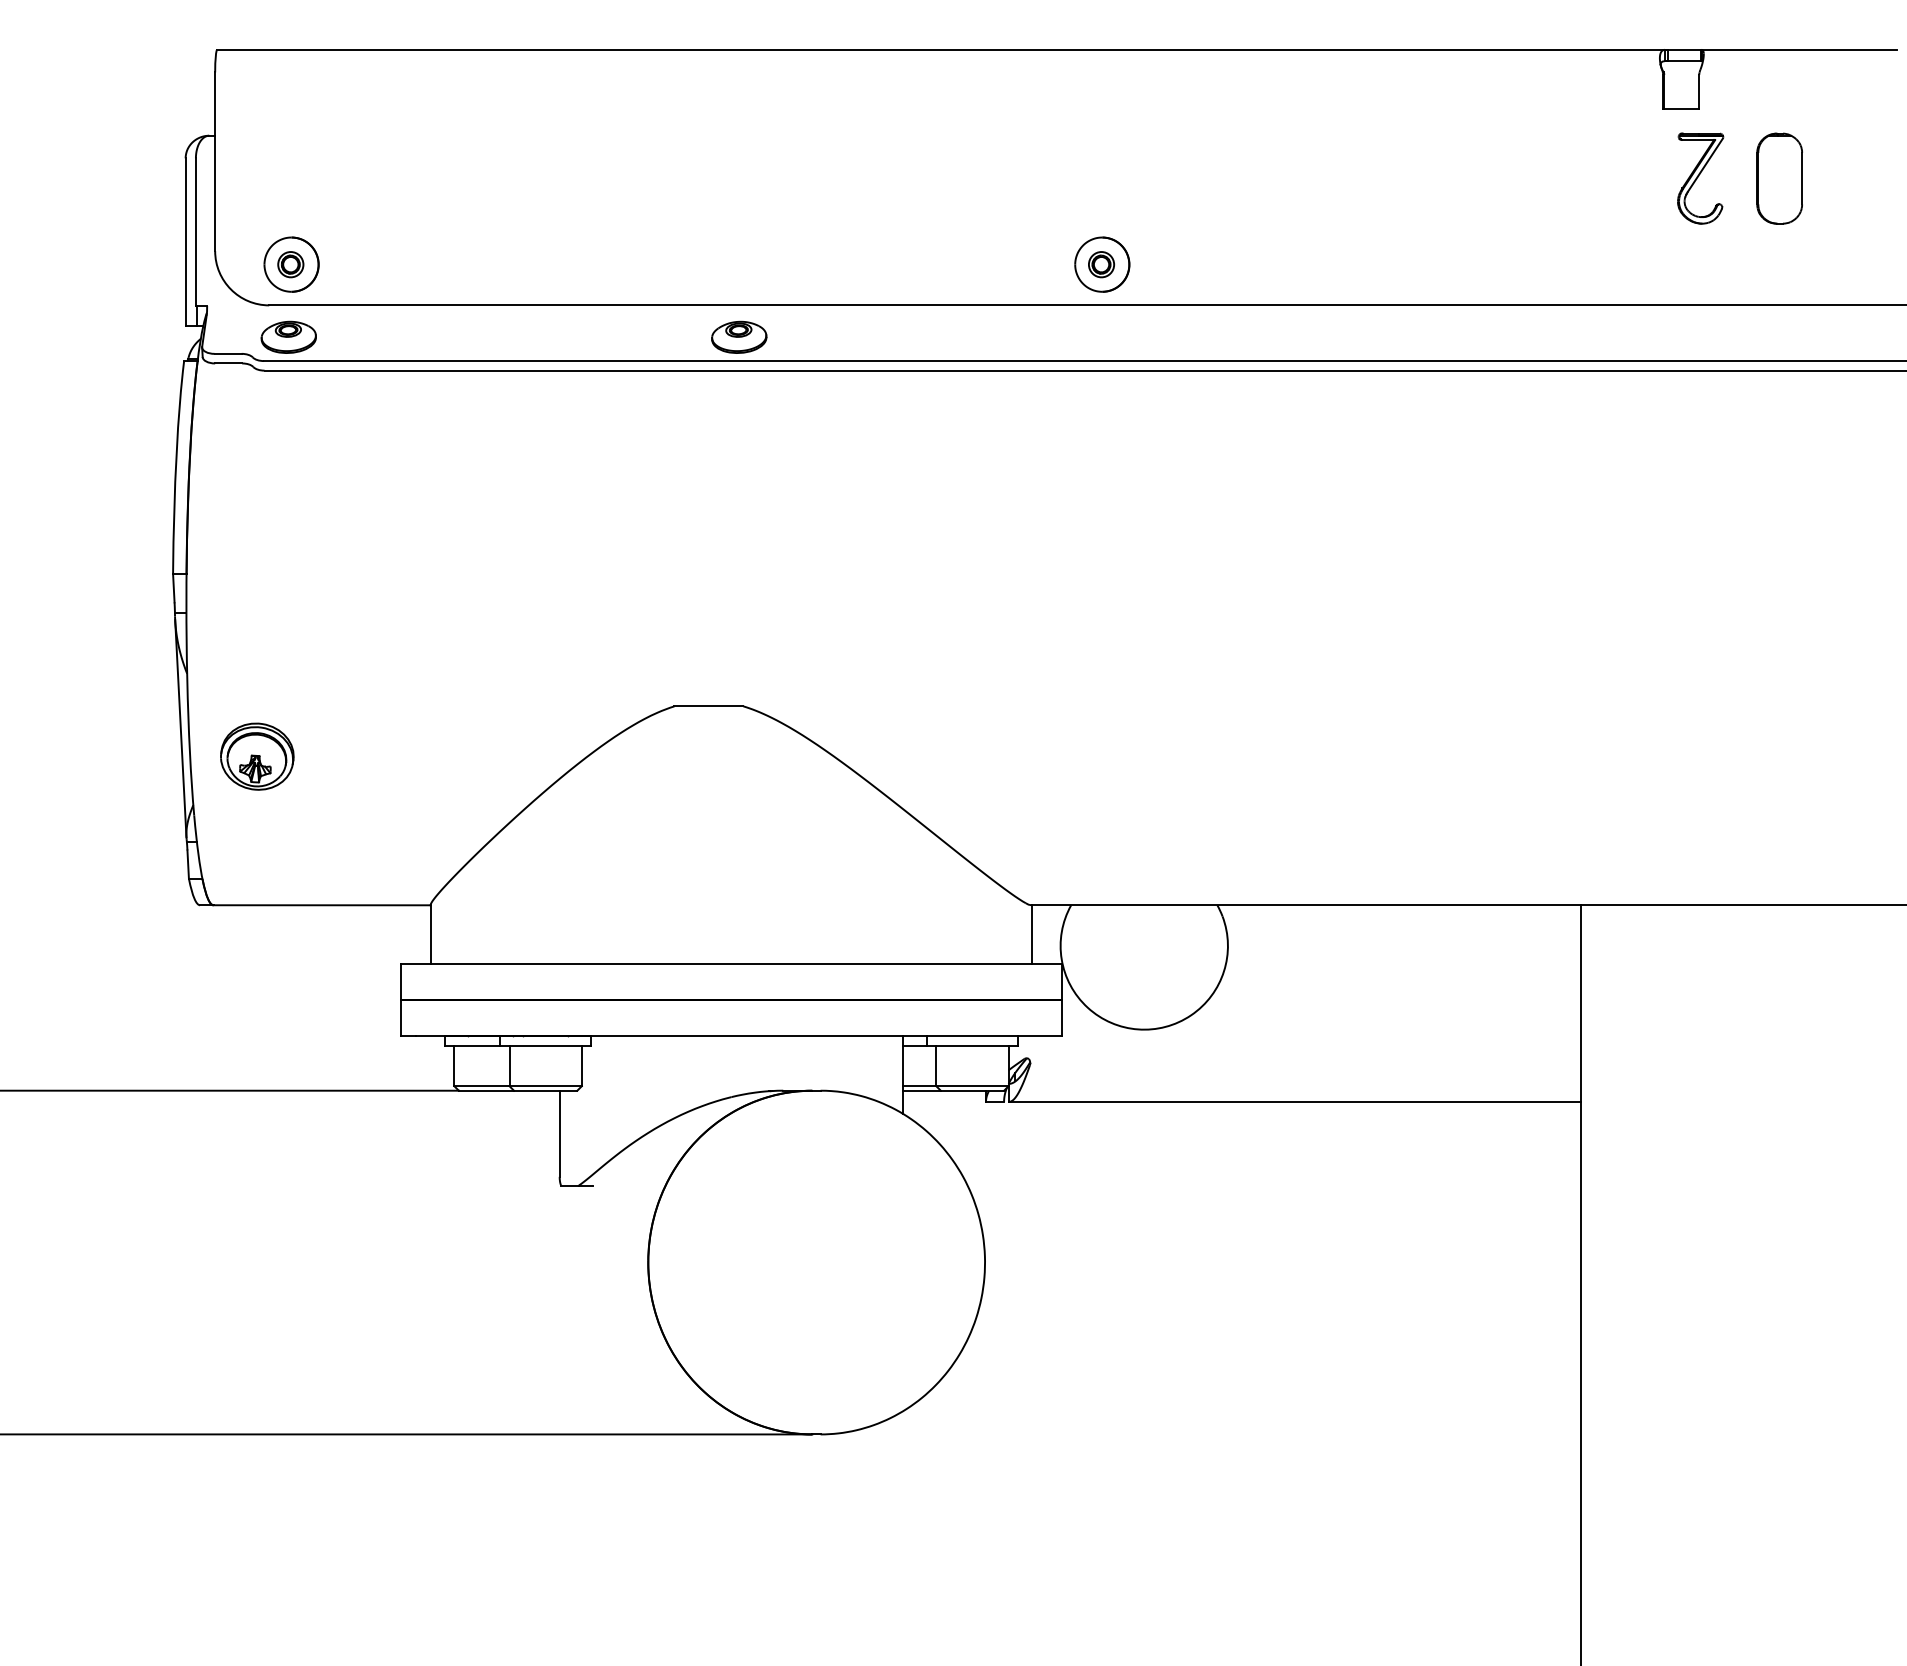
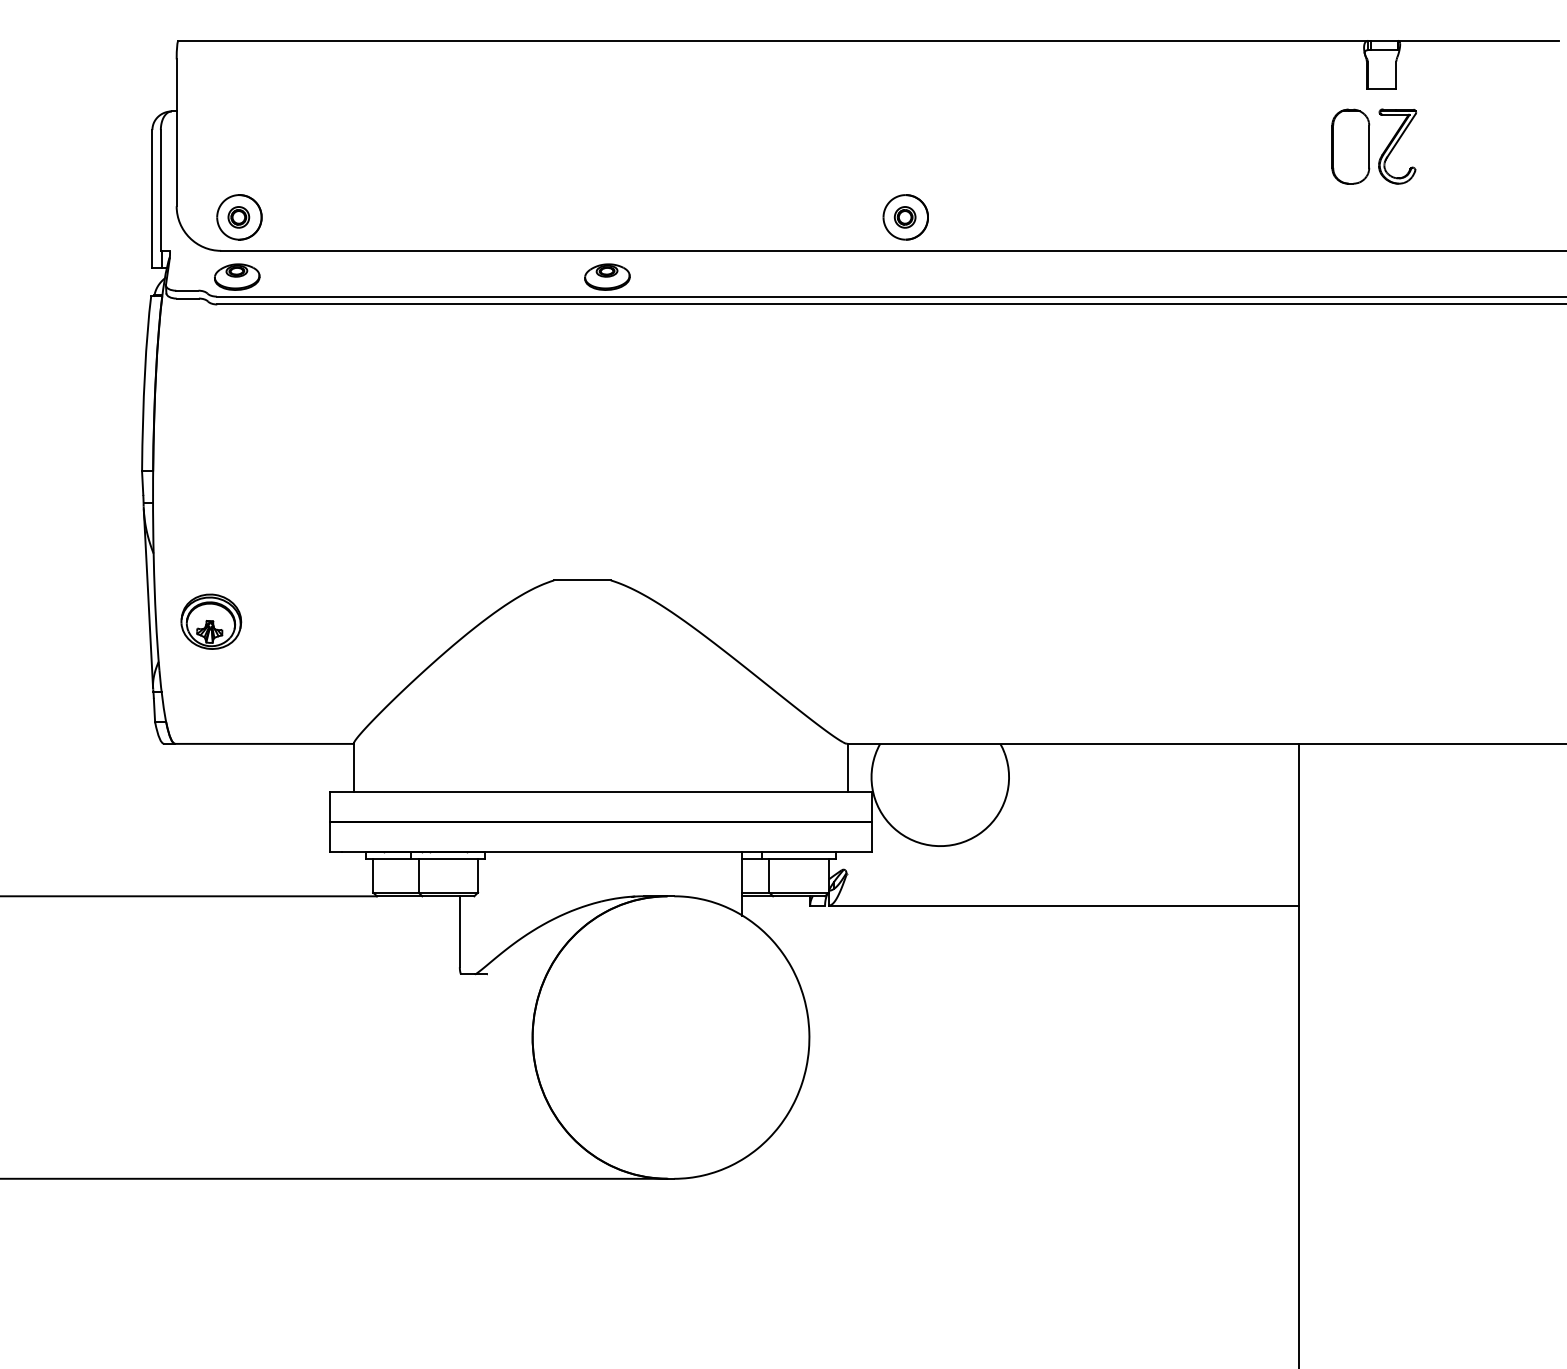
part: (1779, 178) -> (1350, 146), moved

